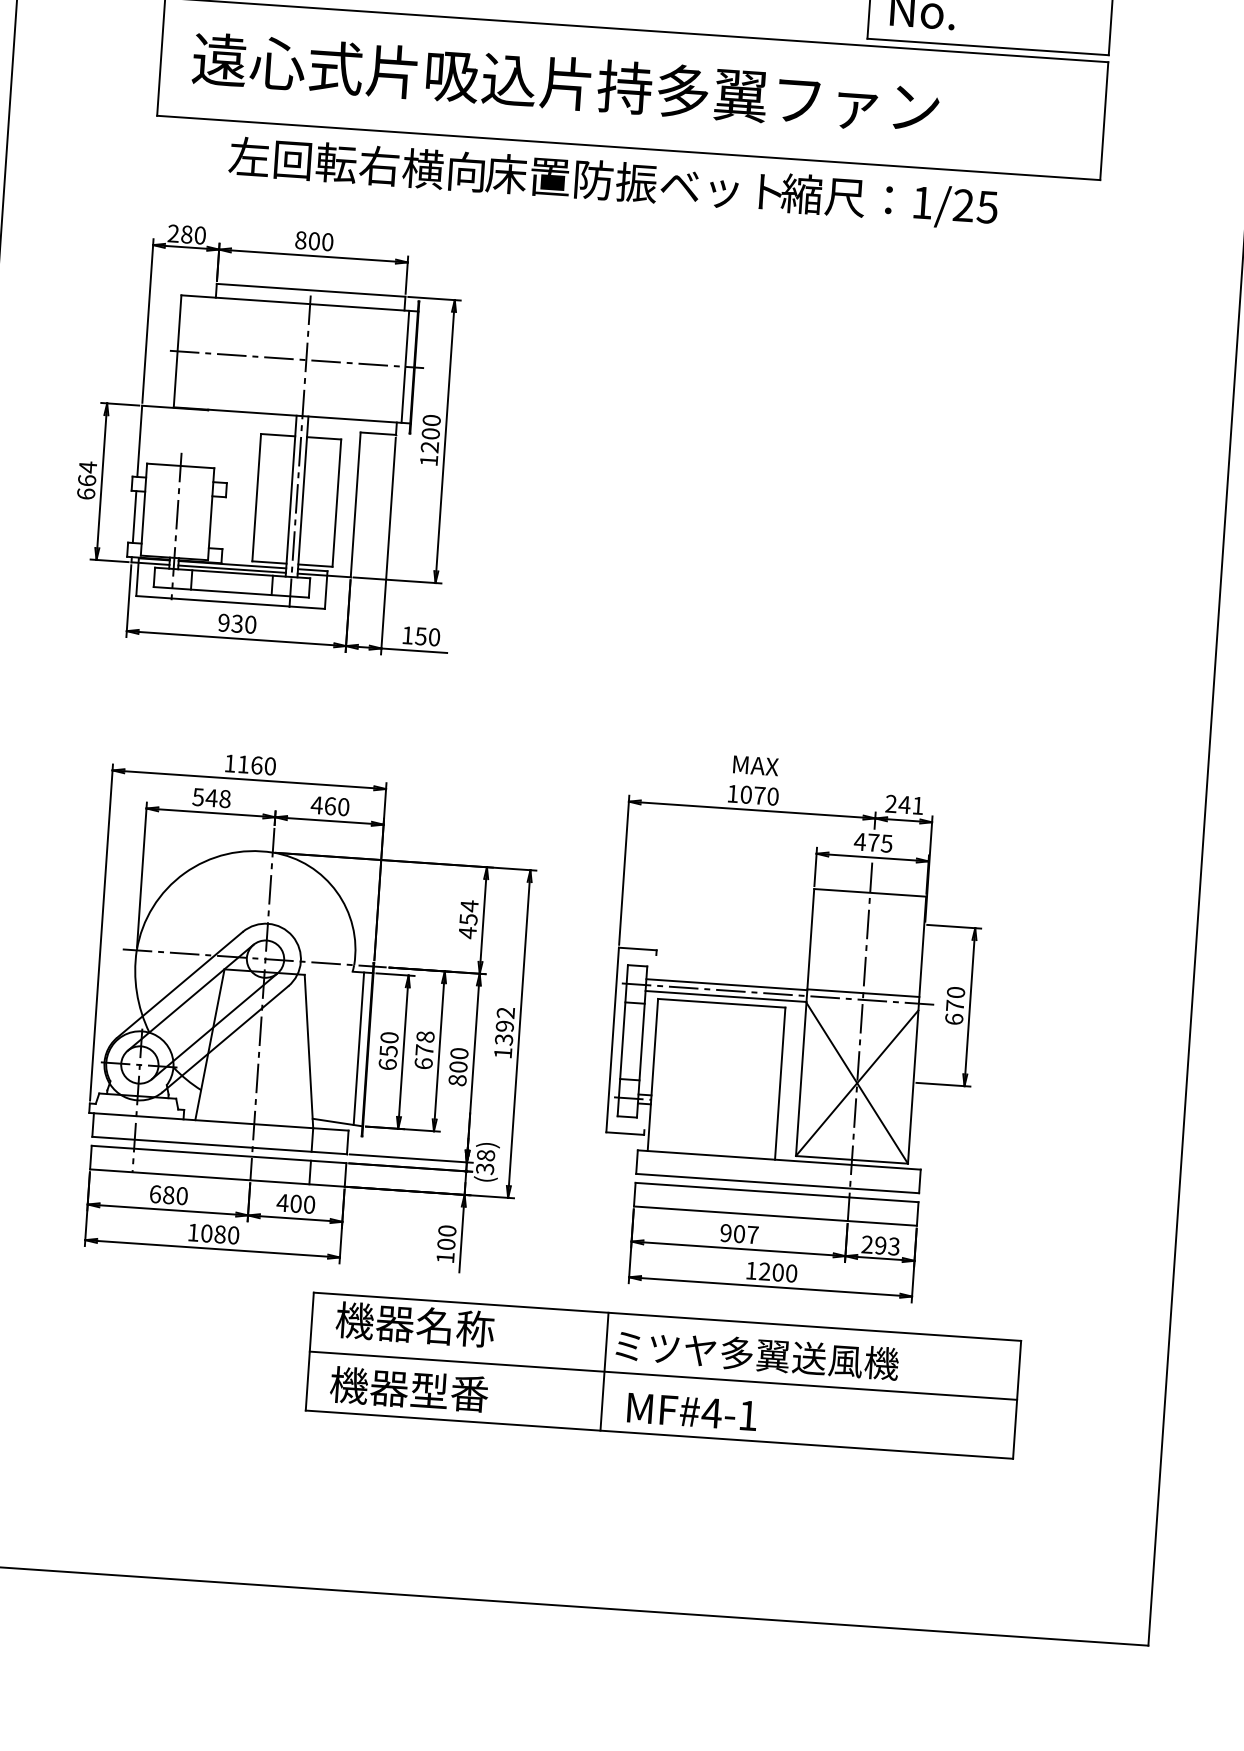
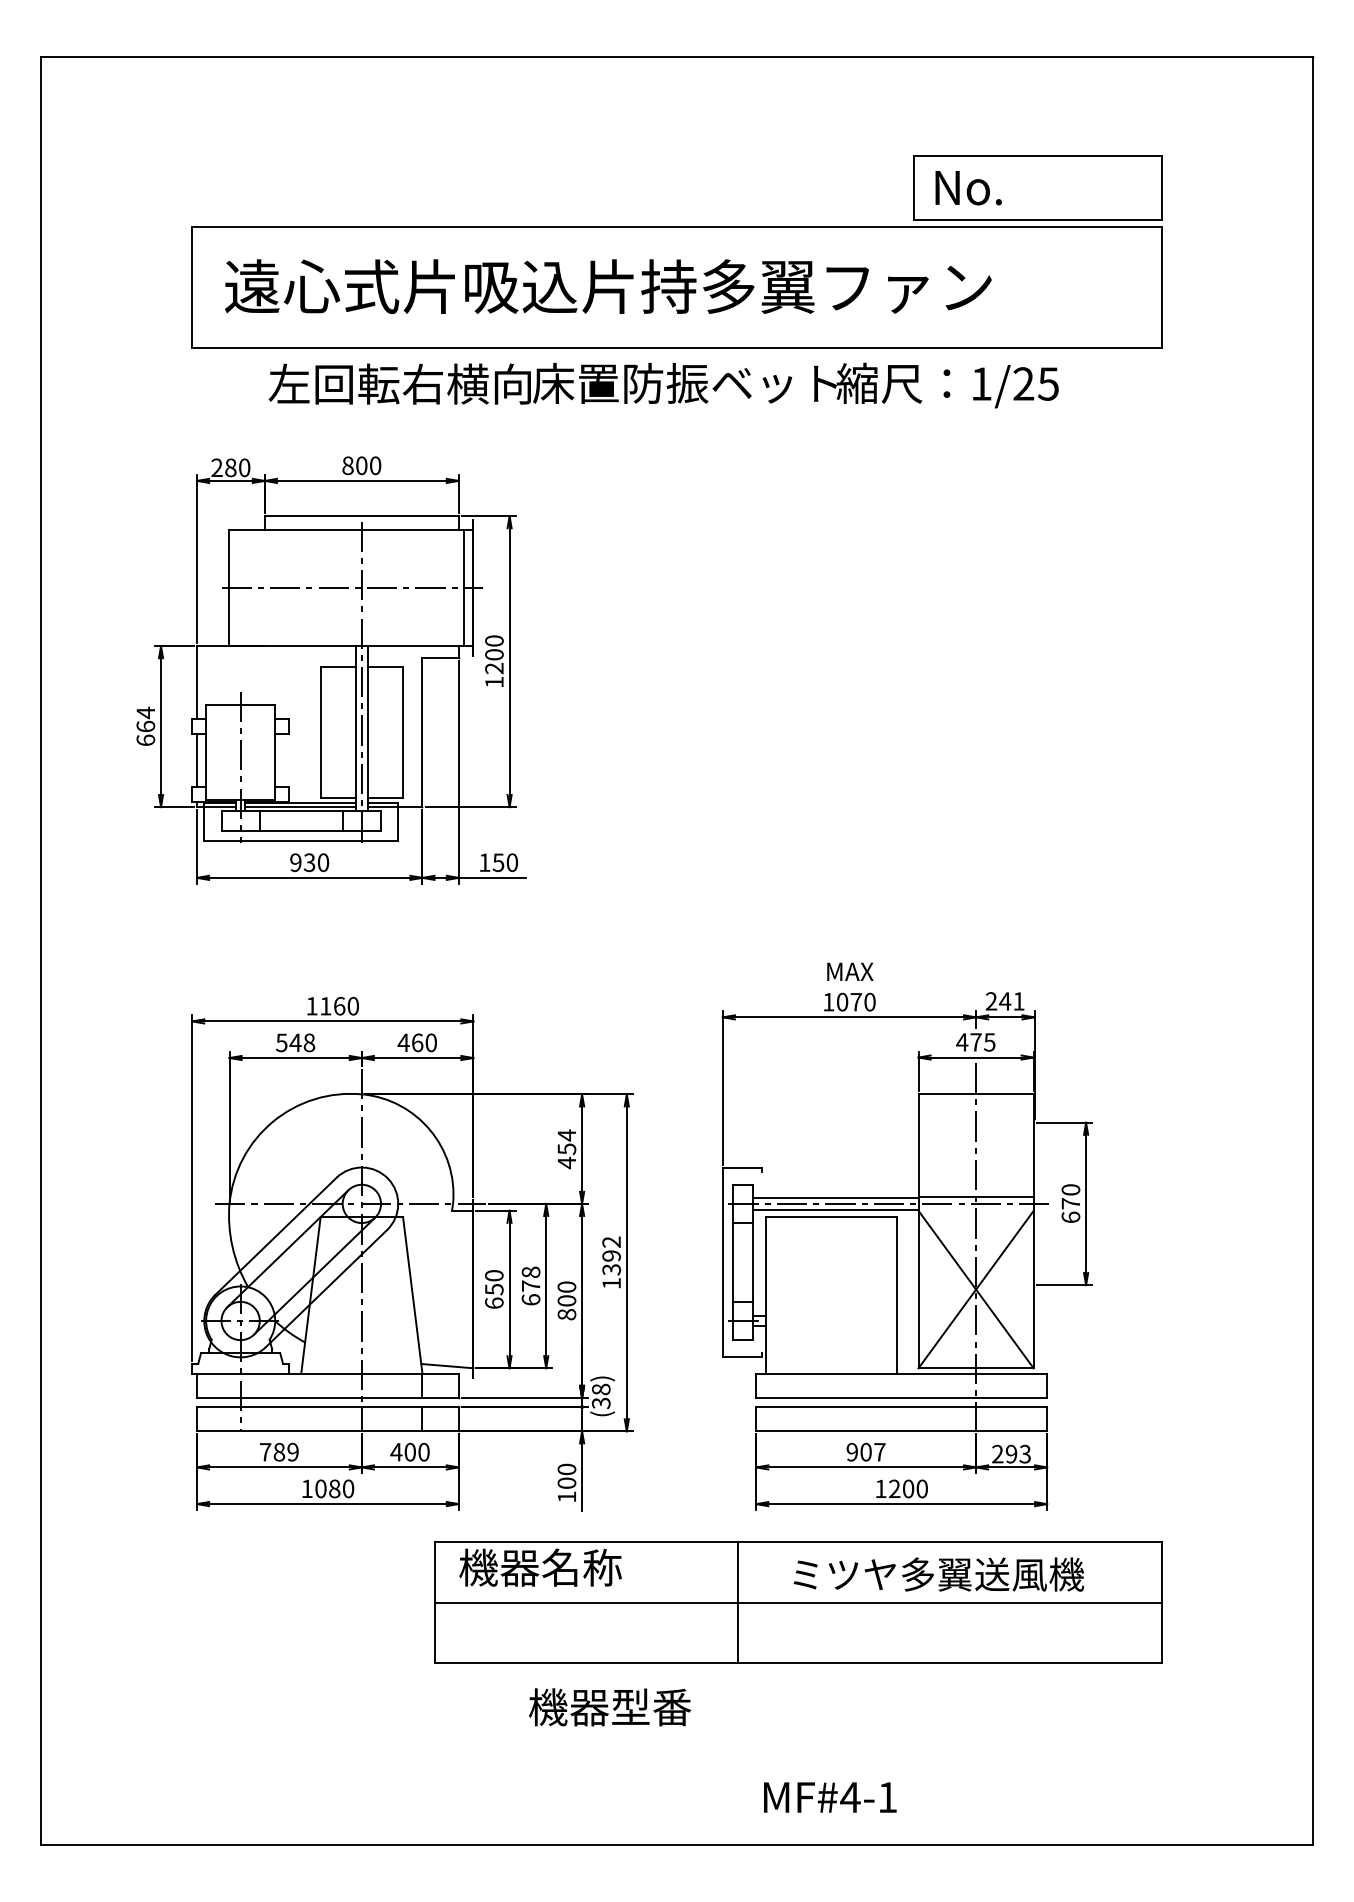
line: (358, 1048) -> (463, 1288), removed
text: (168, 1194) -> (279, 1451), 680 -> 789
text: (757, 1354) -> (938, 1574), moved
text: (409, 1389) -> (610, 1707), moved
text: (692, 1411) -> (830, 1797), moved

